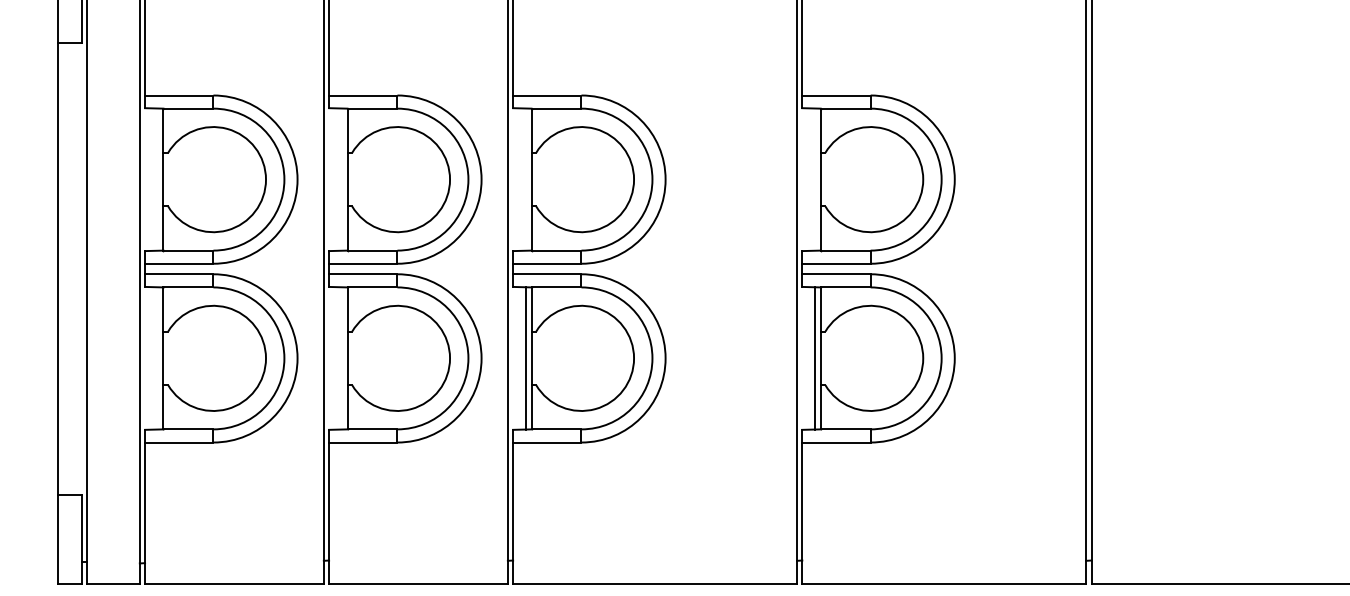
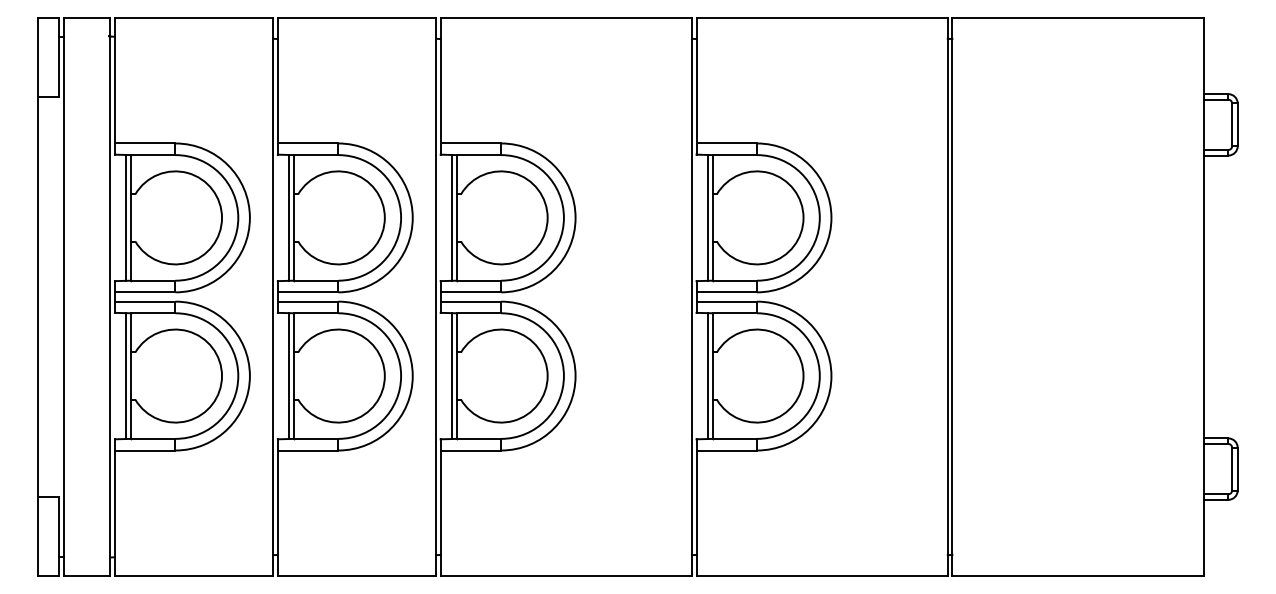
line: (156, 179) -> (125, 217), added
line: (342, 179) -> (289, 217), added
line: (526, 179) -> (452, 217), added
line: (815, 179) -> (708, 217), added
line: (156, 358) -> (125, 376), added
line: (342, 358) -> (289, 376), added

